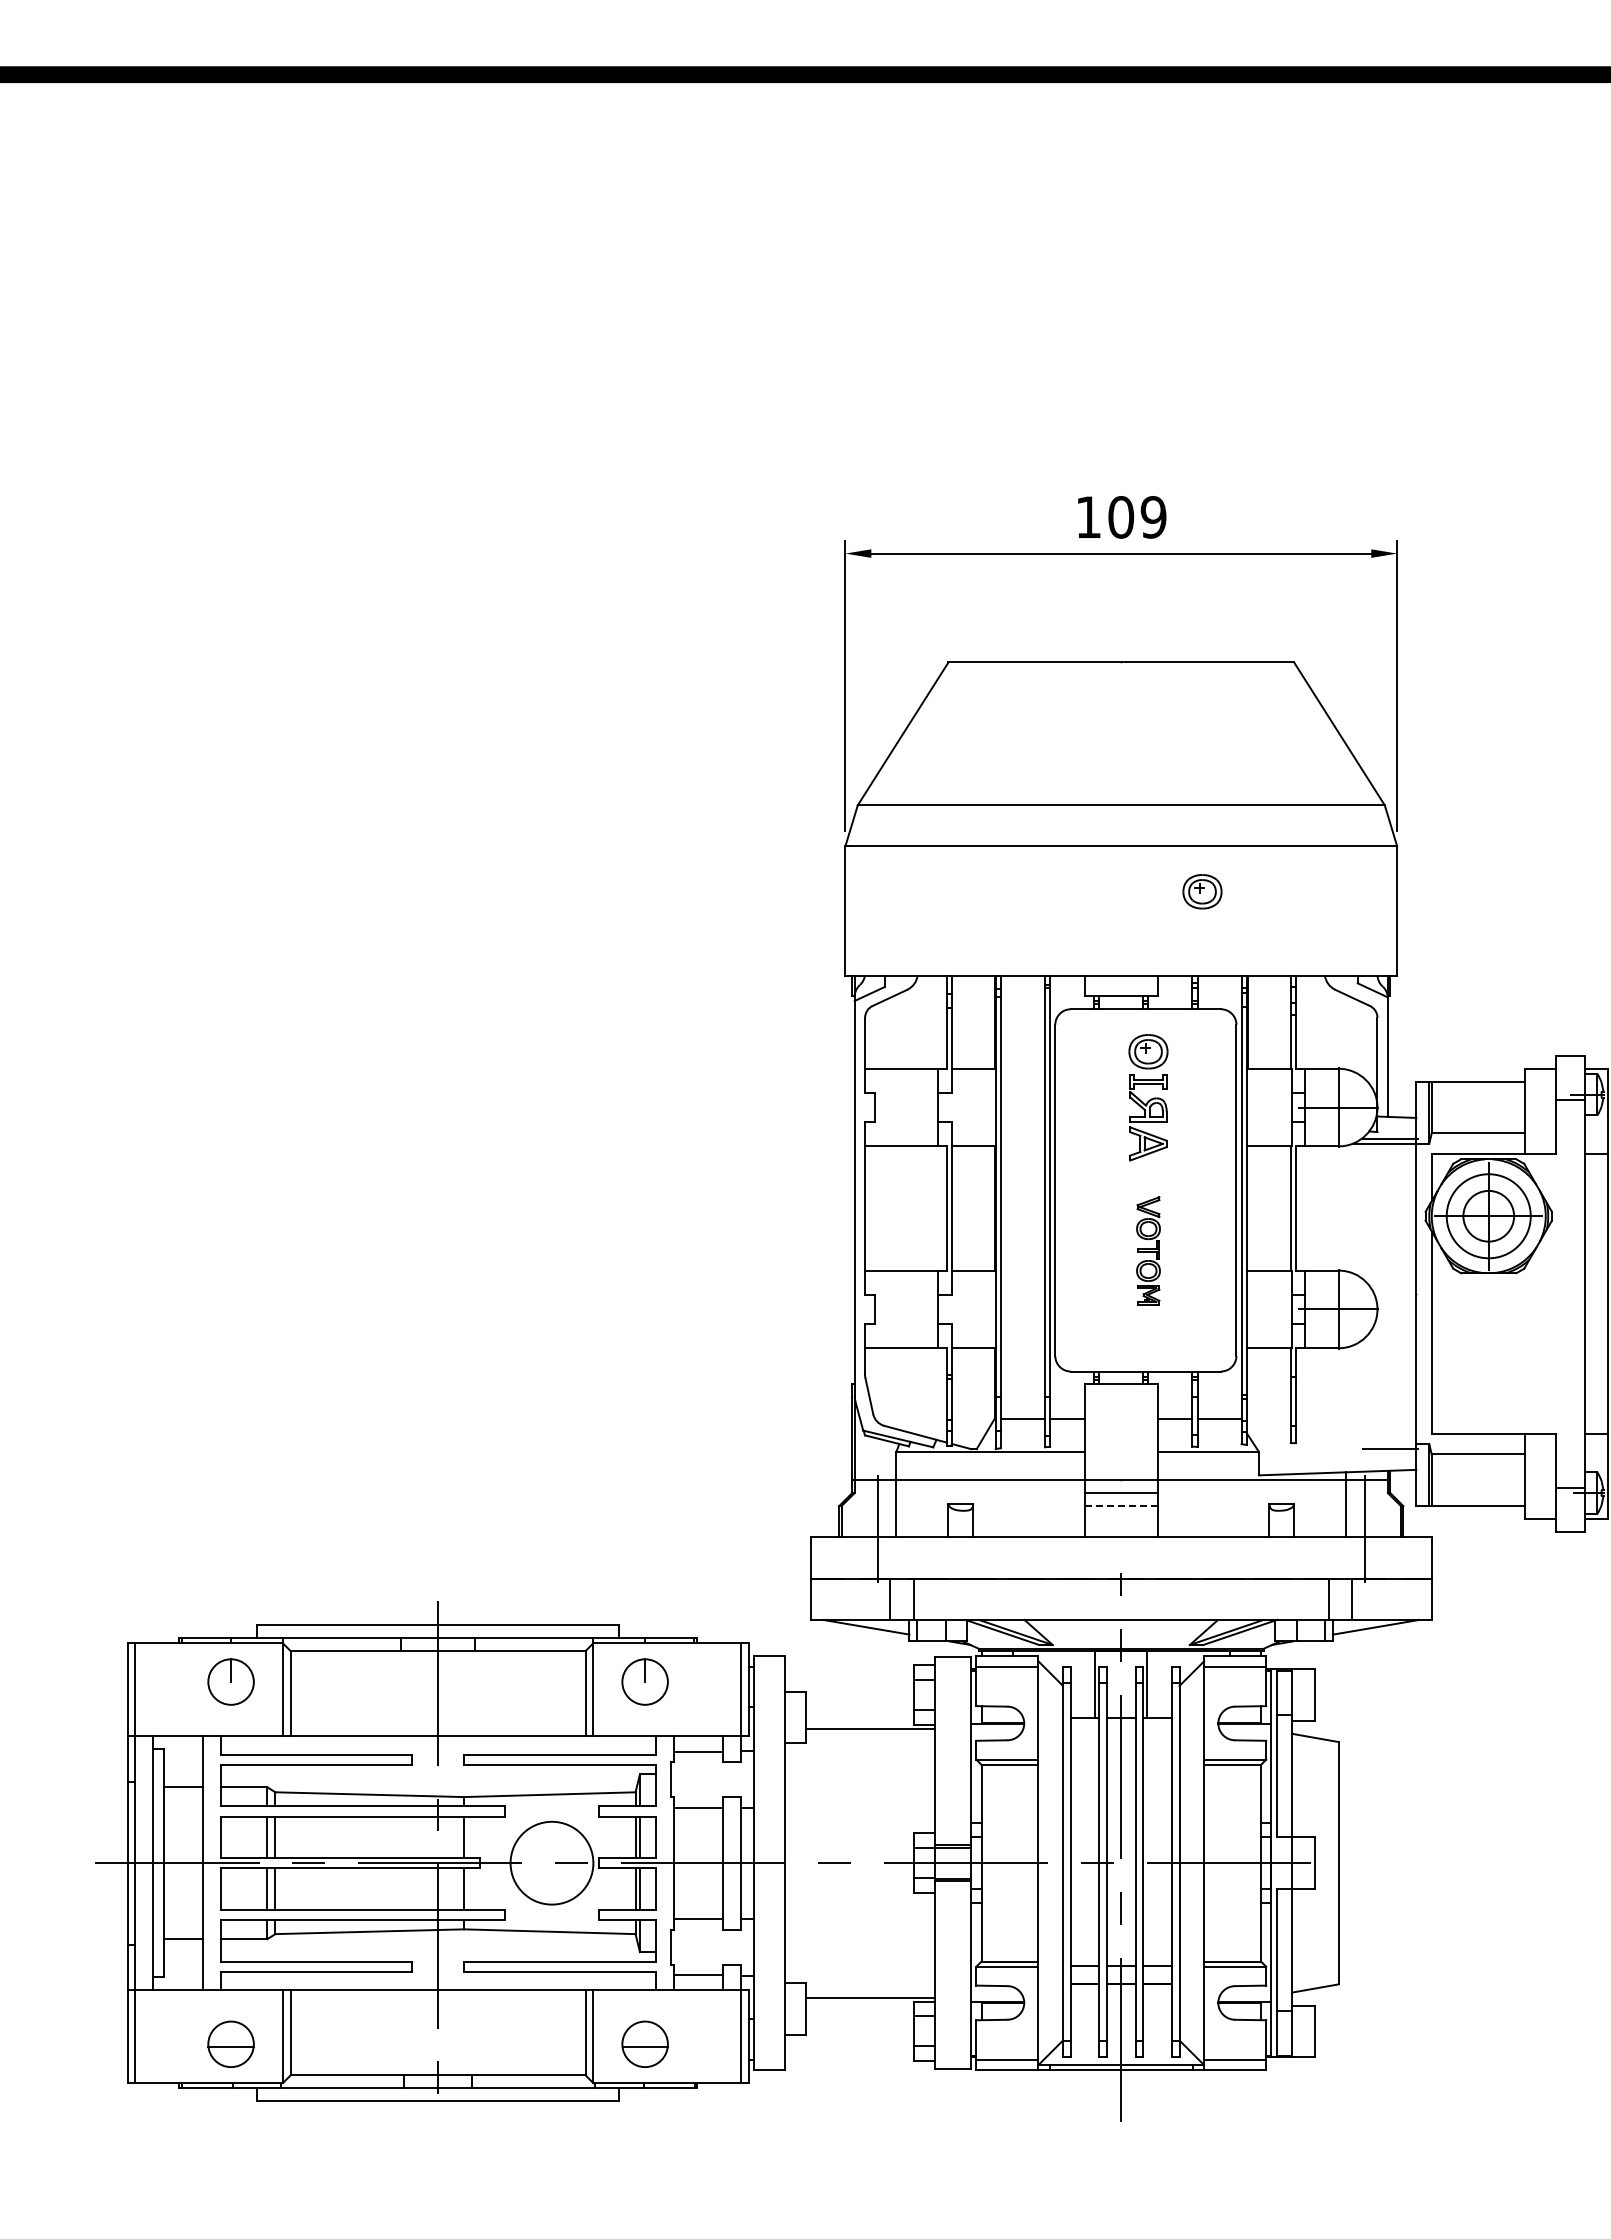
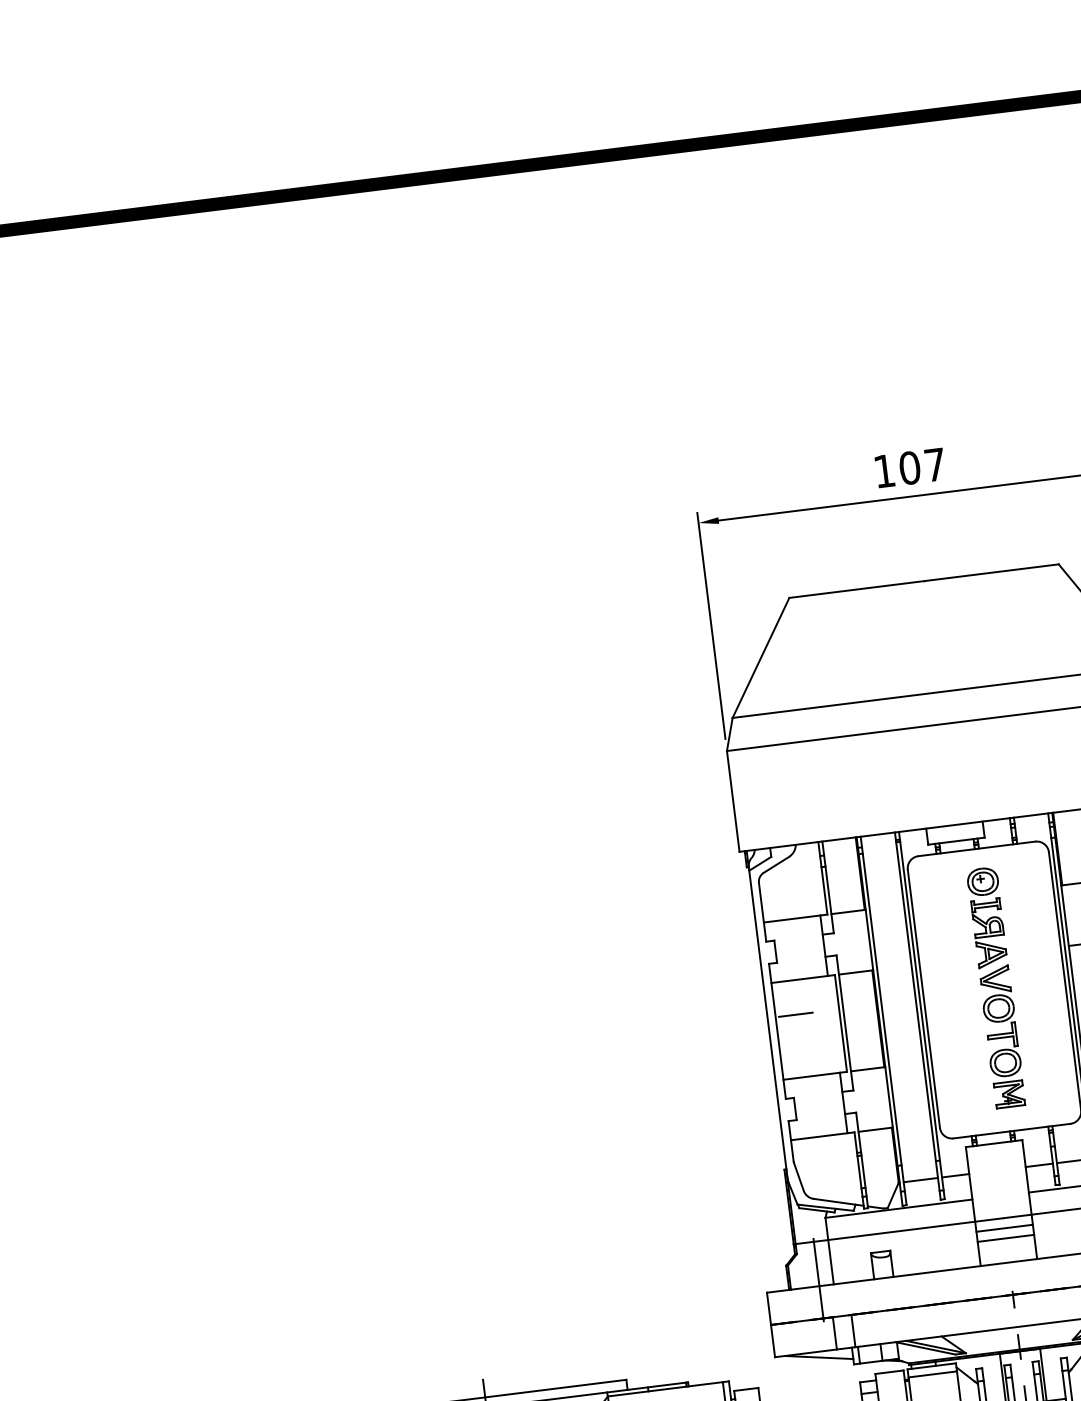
text: (1153, 517) -> (935, 465), 109 -> 107
part: (1202, 891) -> (1009, 751), removed
line: (890, 1190) -> (795, 1014), added
part: (1148, 1250) -> (1002, 1036), size x1.67
line: (1121, 1506) -> (1006, 1238), dashed -> solid

